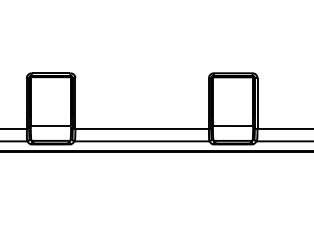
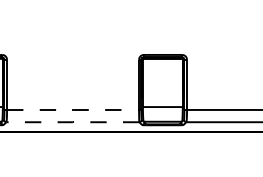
line: (142, 128) -> (73, 109), solid -> dashed
line: (142, 141) -> (73, 122), solid -> dashed

